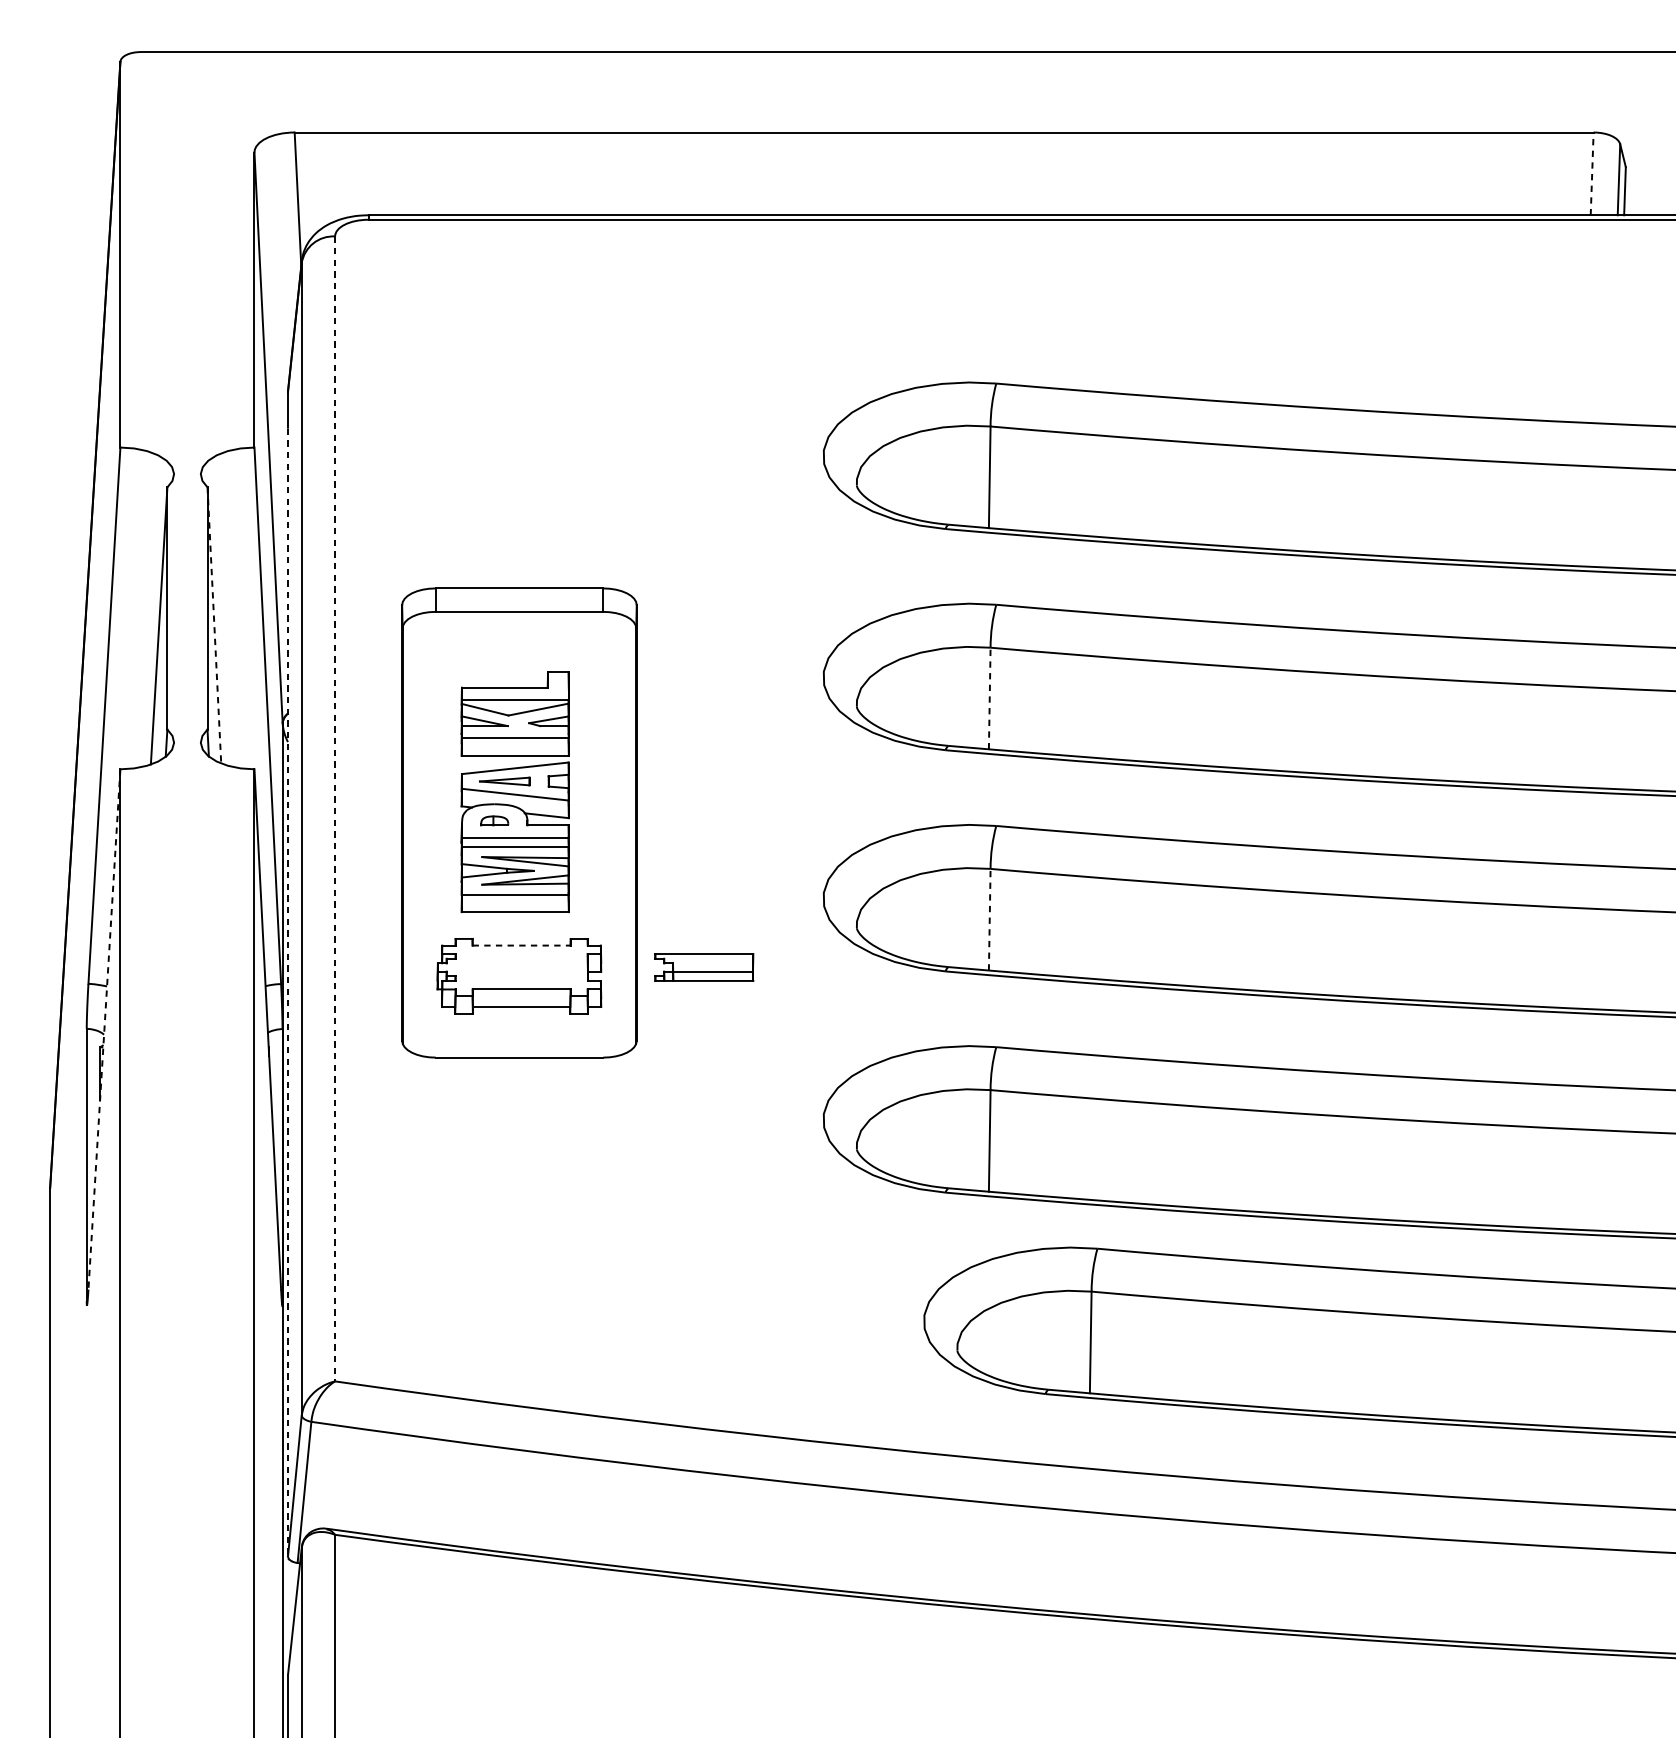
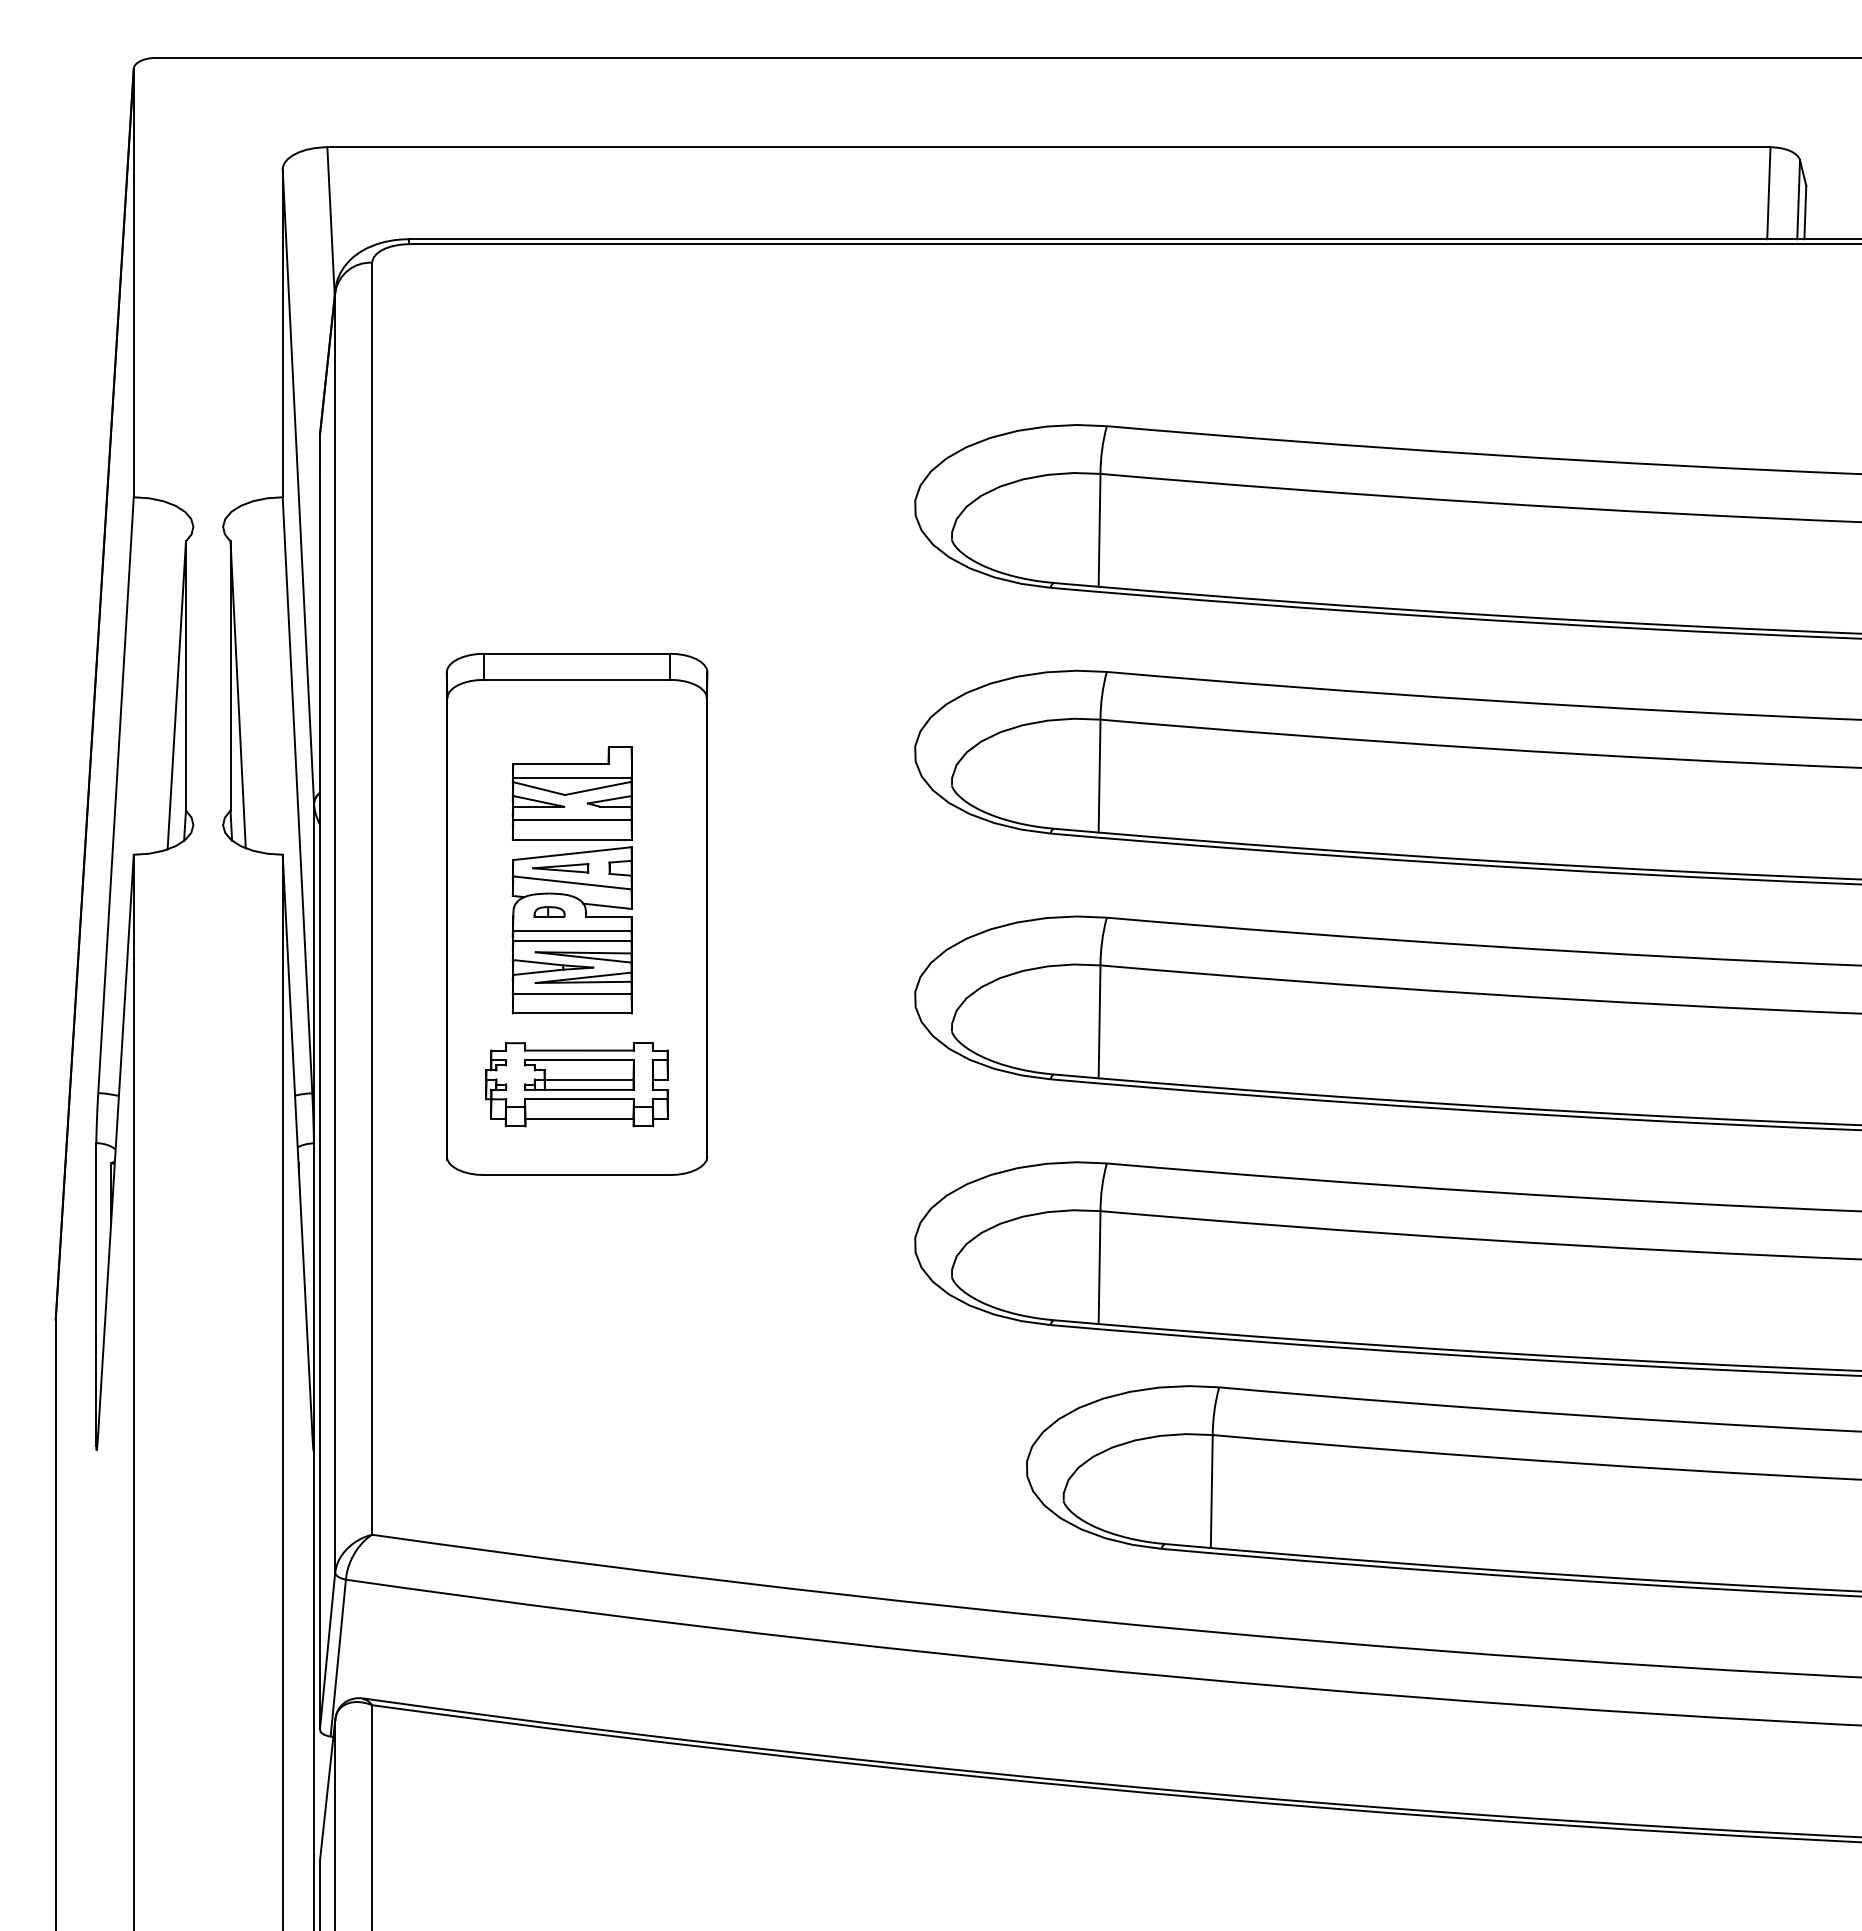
line: (1591, 174) -> (1768, 193), dashed -> solid
line: (214, 625) -> (238, 694), dashed -> solid
line: (989, 697) -> (1099, 775), dashed -> solid
line: (335, 809) -> (372, 899), dashed -> solid
line: (989, 919) -> (1099, 1021), dashed -> solid
line: (521, 945) -> (579, 1050), dashed -> solid
part: (704, 967) -> (579, 1074), moved
line: (287, 992) -> (319, 1102), dashed -> solid
line: (104, 1029) -> (116, 1143), dashed -> solid

